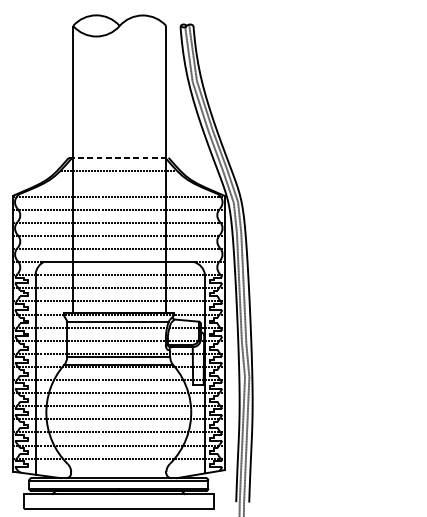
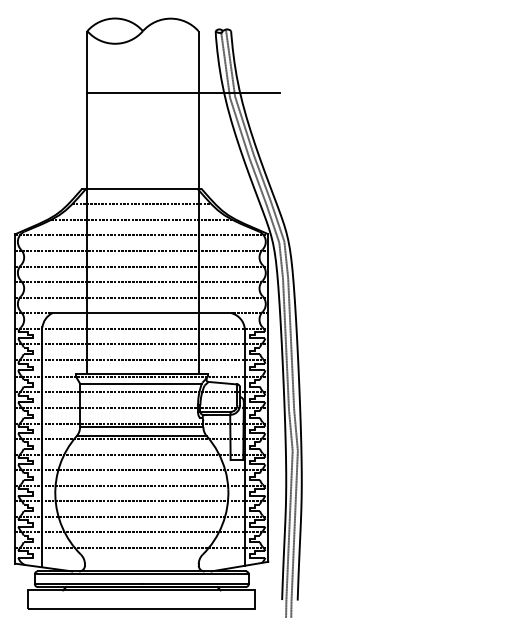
line: (153, 77) -> (183, 92), added
line: (118, 157) -> (141, 188), dashed -> solid
line: (118, 183) -> (141, 219), added

